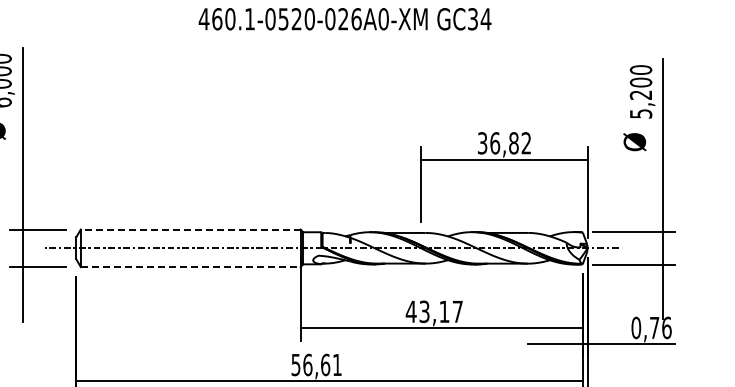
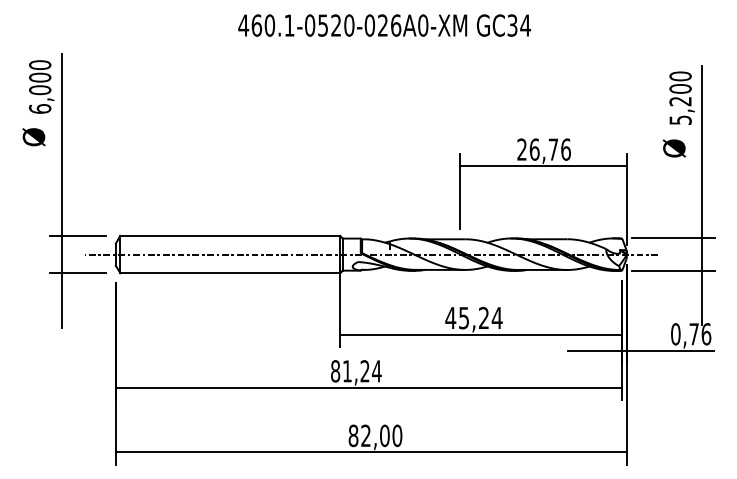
text: (503, 143) -> (543, 149), 36,82 -> 26,76
line: (190, 229) -> (230, 235), dashed -> solid
line: (190, 267) -> (230, 273), dashed -> solid
text: (440, 311) -> (480, 317), 43,17 -> 45,24
text: (316, 365) -> (356, 371), 56,61 -> 81,24

